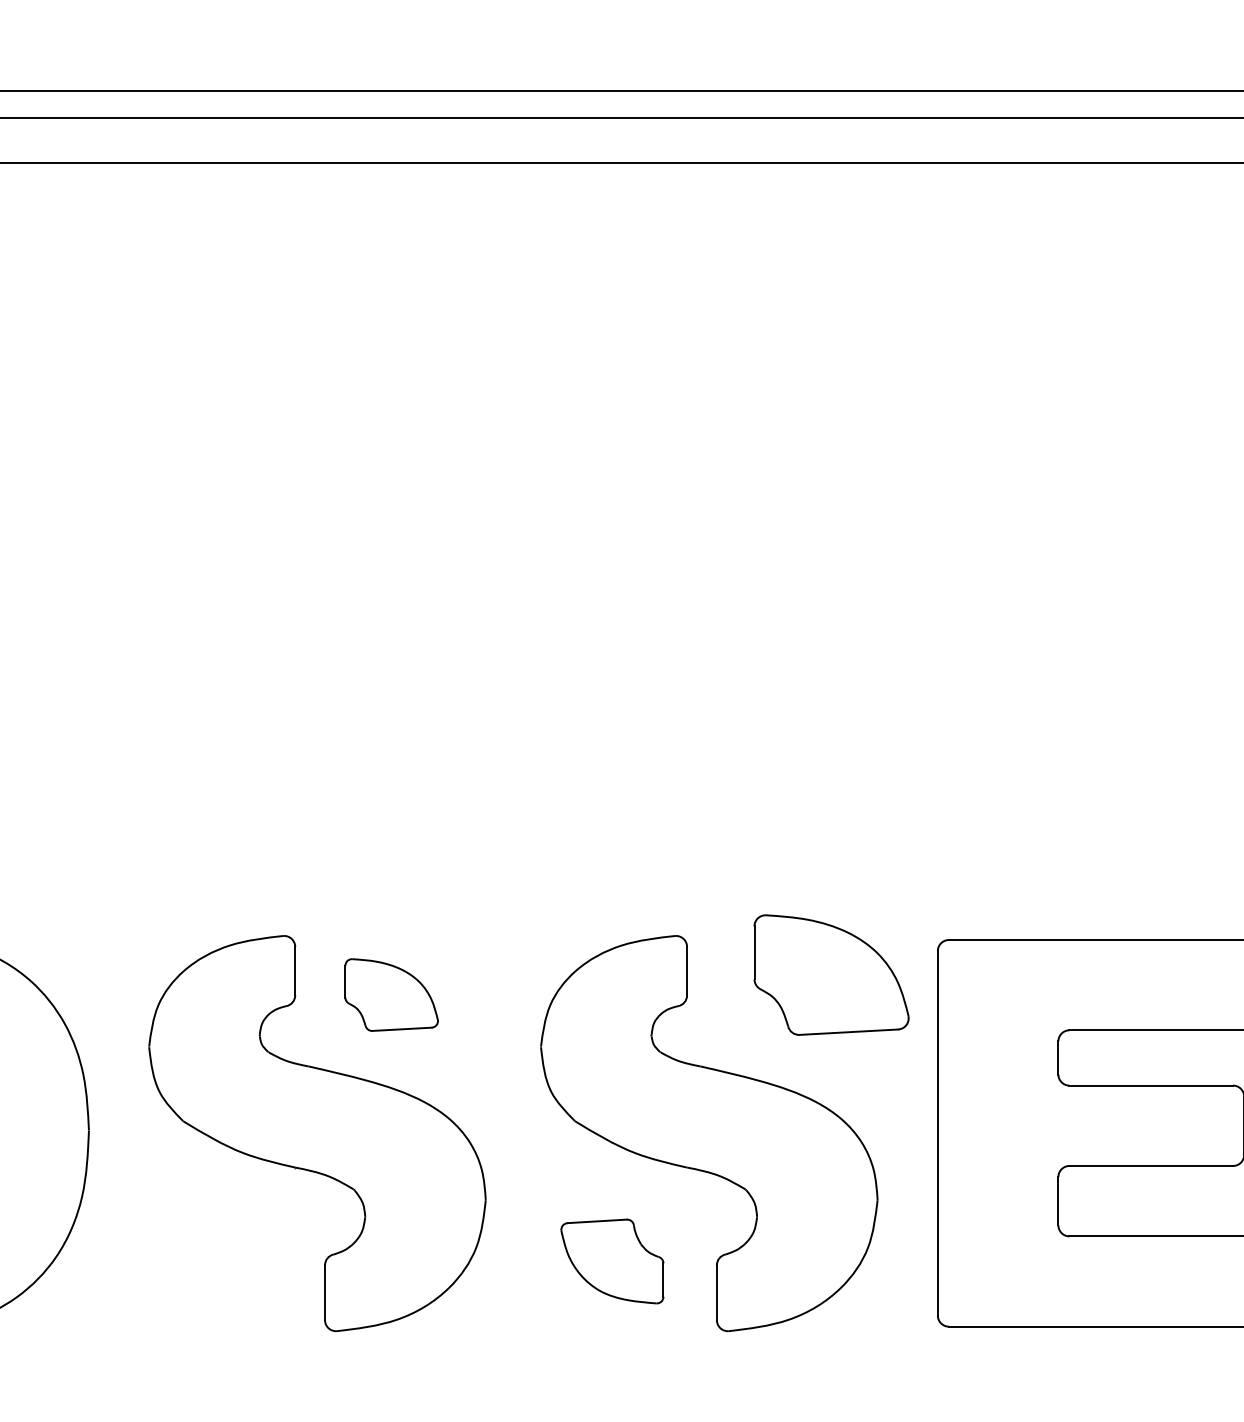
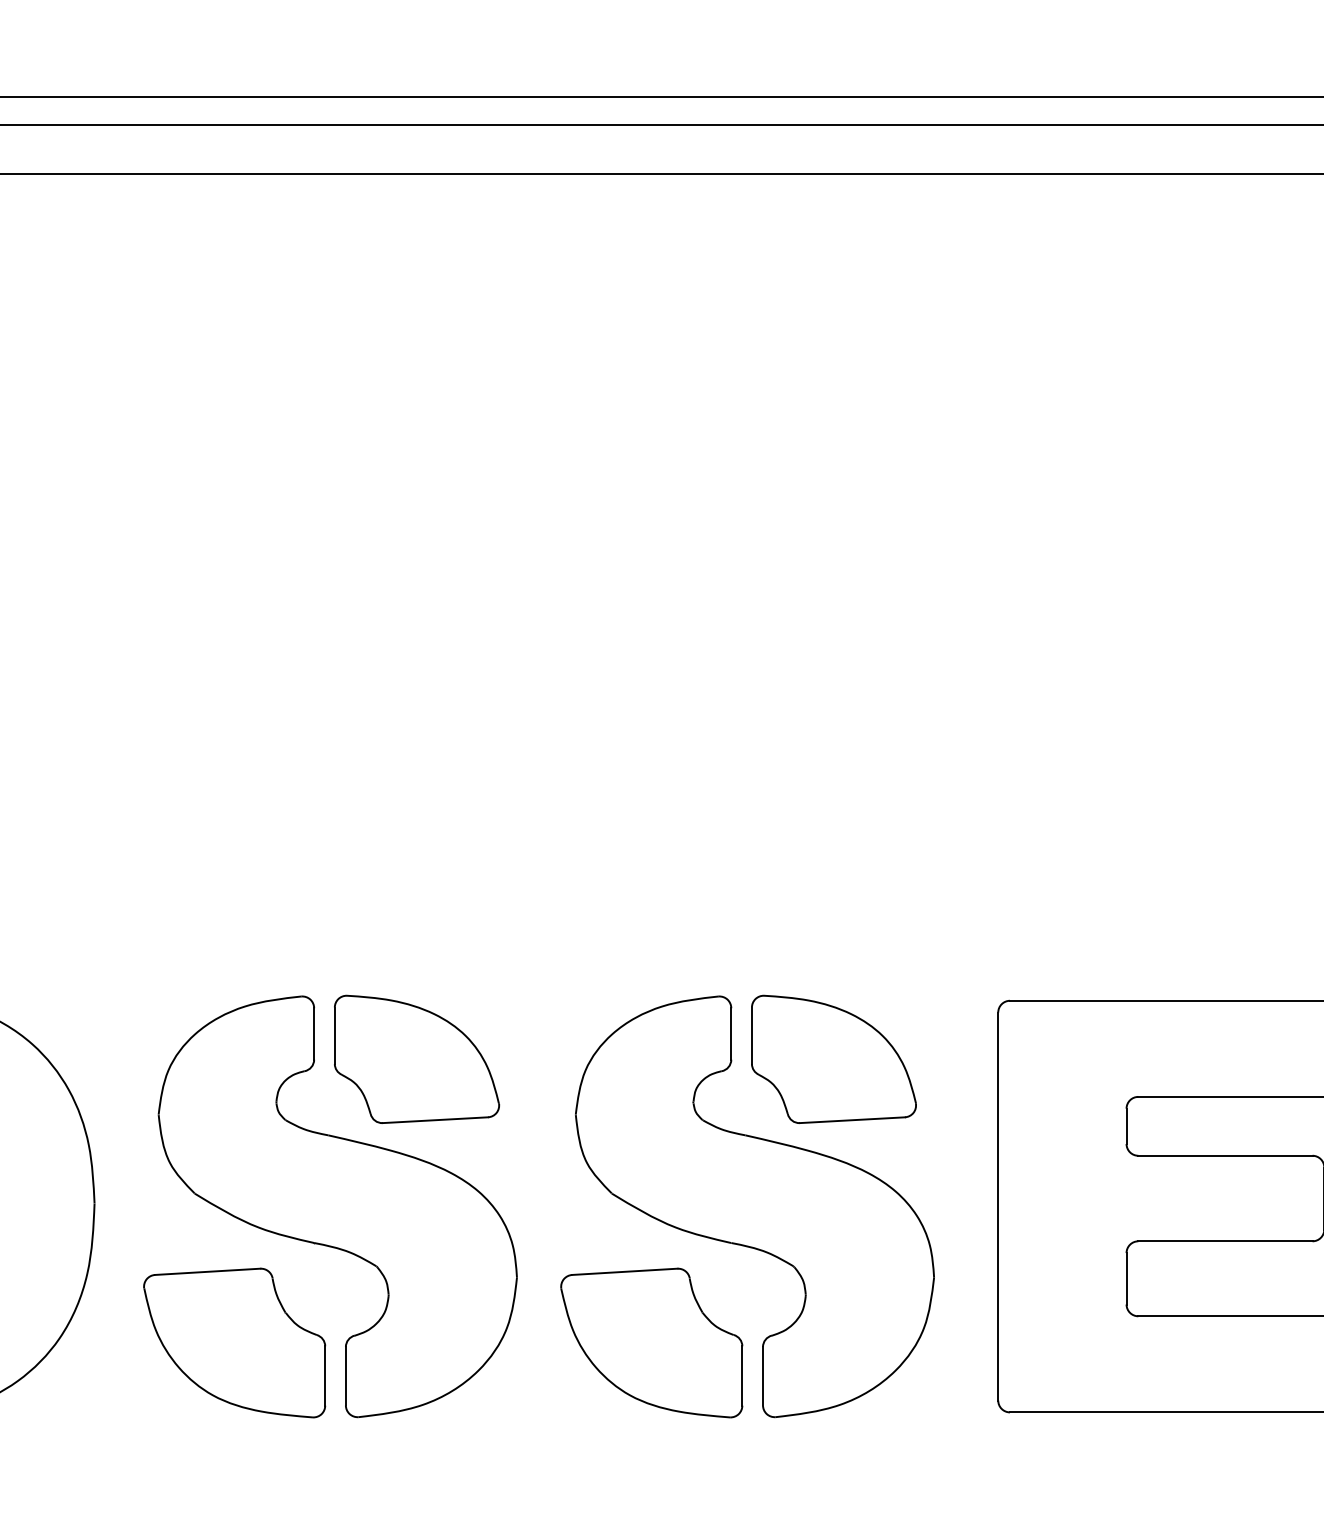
part: (831, 974) -> (833, 1058), moved
part: (391, 994) -> (416, 1058), size x1.67
part: (220, 1261) -> (234, 1343), added
part: (612, 1261) -> (651, 1343), size x1.67

